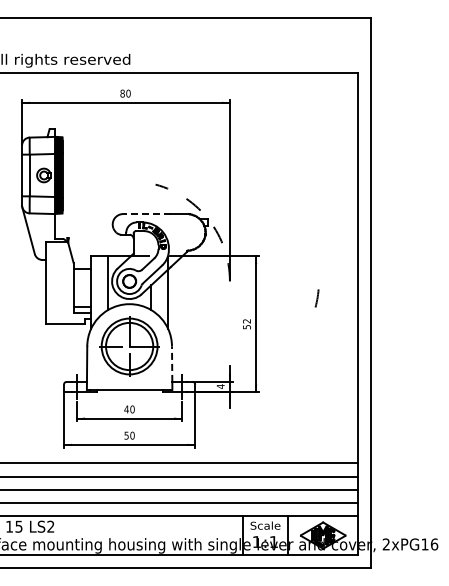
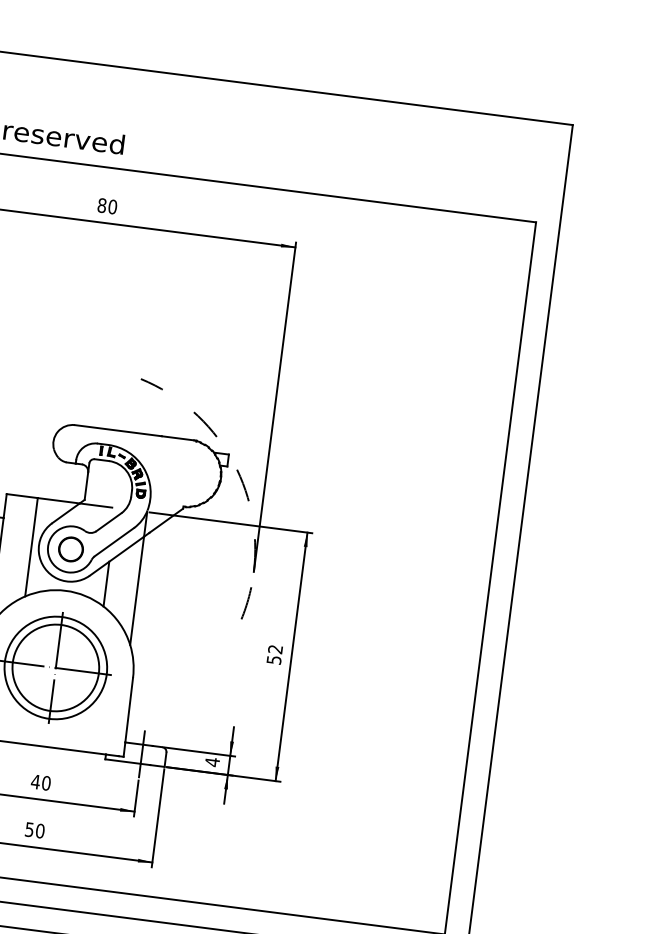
line: (147, 214) -> (119, 431), dashed -> solid
line: (316, 298) -> (245, 603), moved
line: (172, 364) -> (129, 710), dashed -> solid

